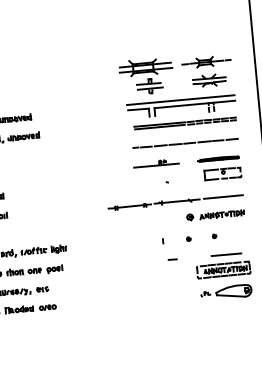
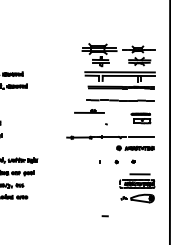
part: (156, 163) -> (89, 111), moved
part: (219, 168) -> (140, 118), size x0.7
line: (171, 260) -> (104, 216), moved

